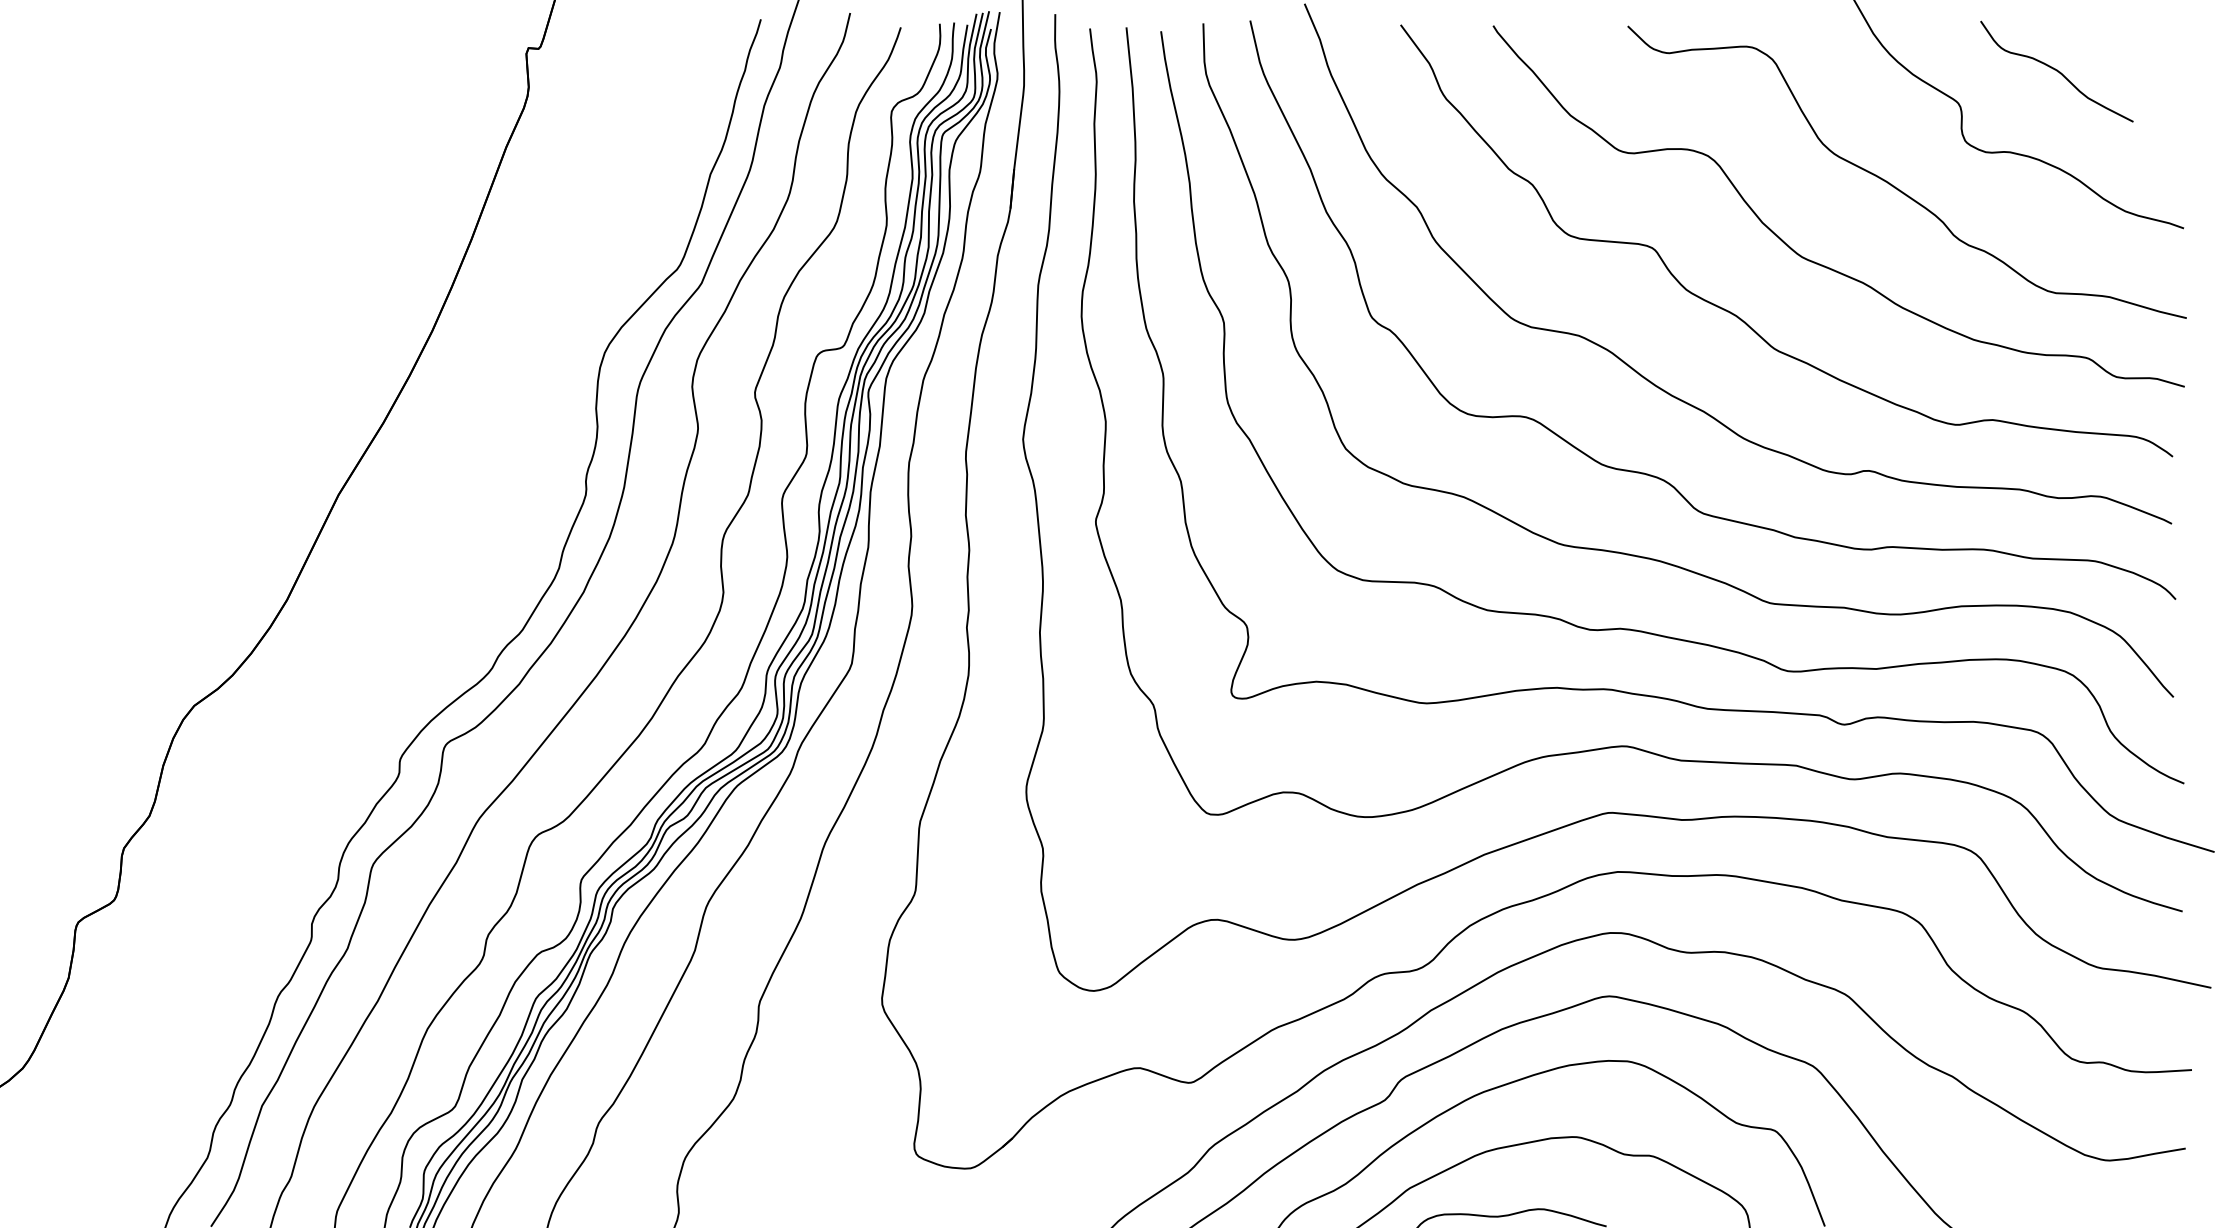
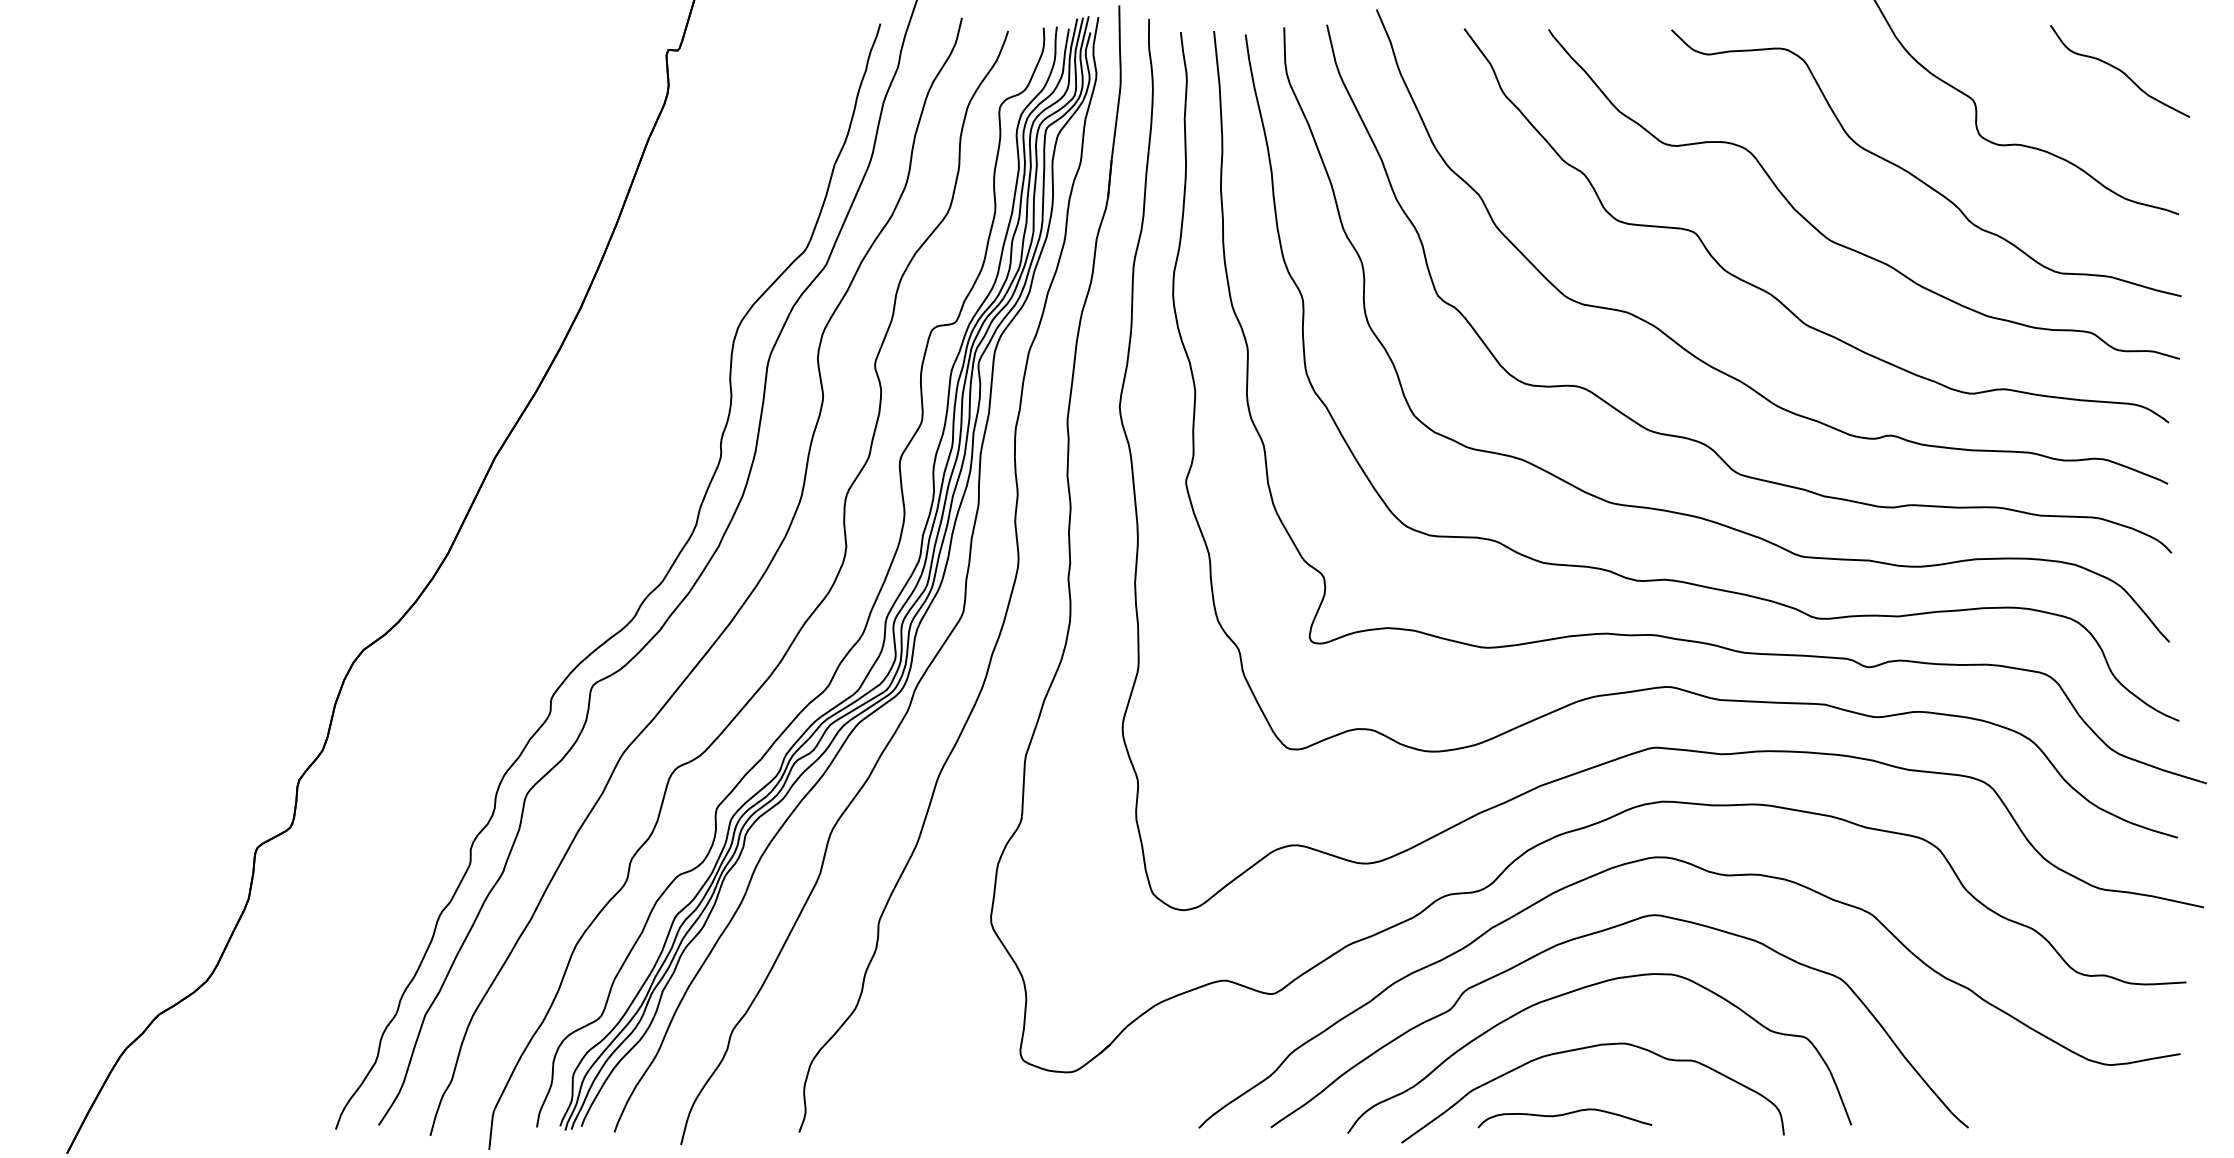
curve: (2057, 71) -> (2120, 71), moved

